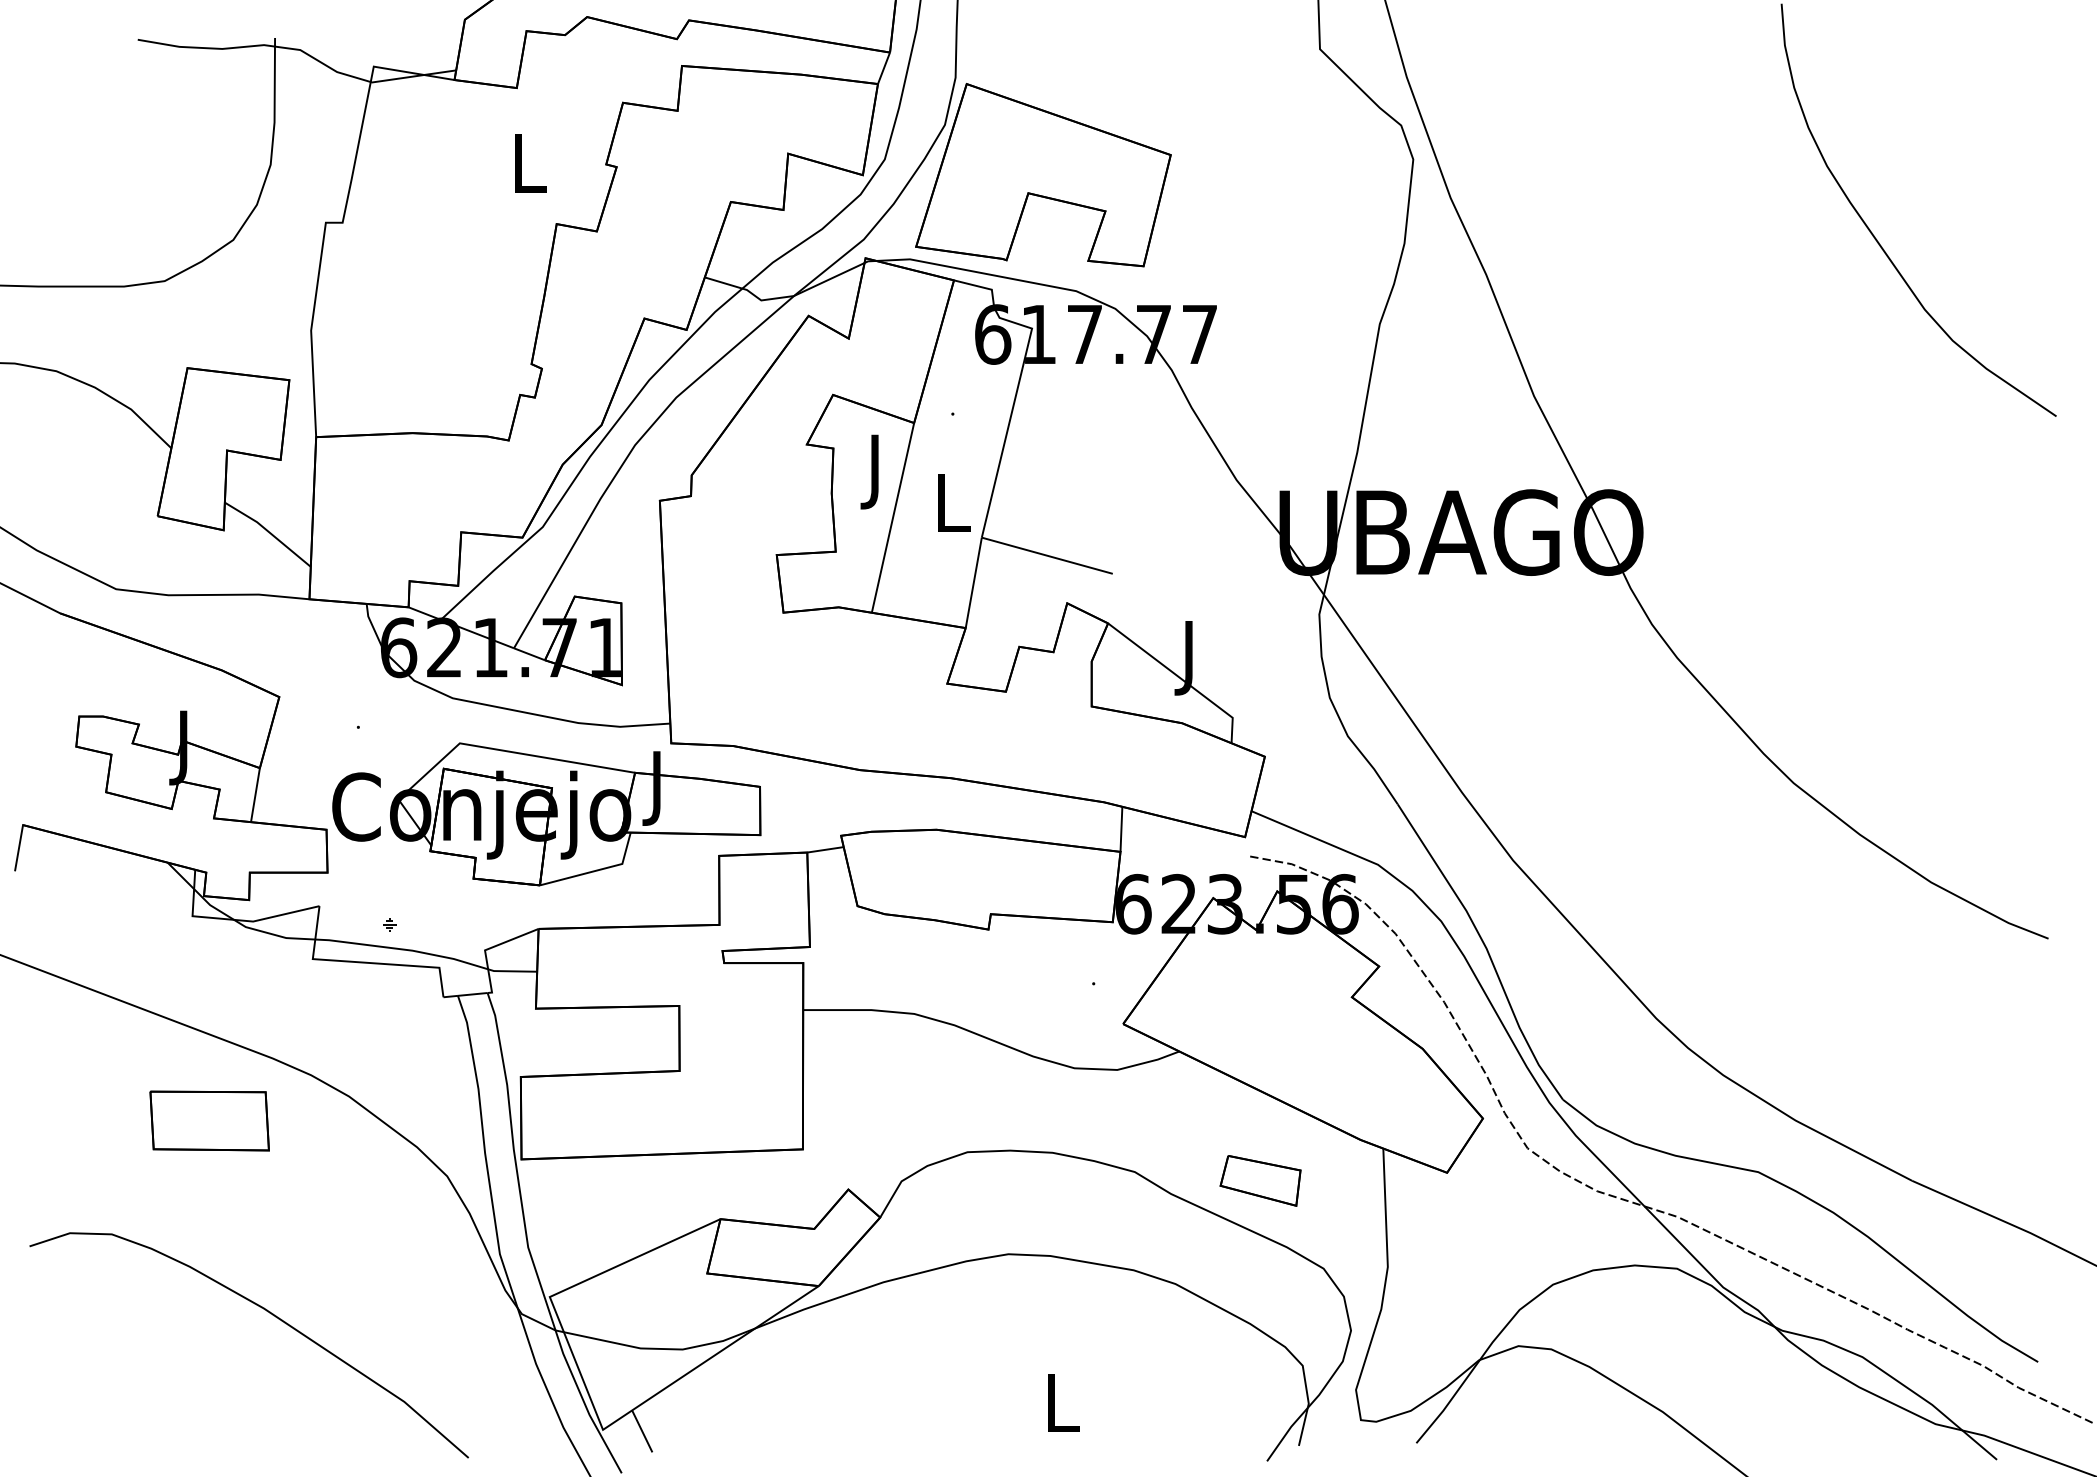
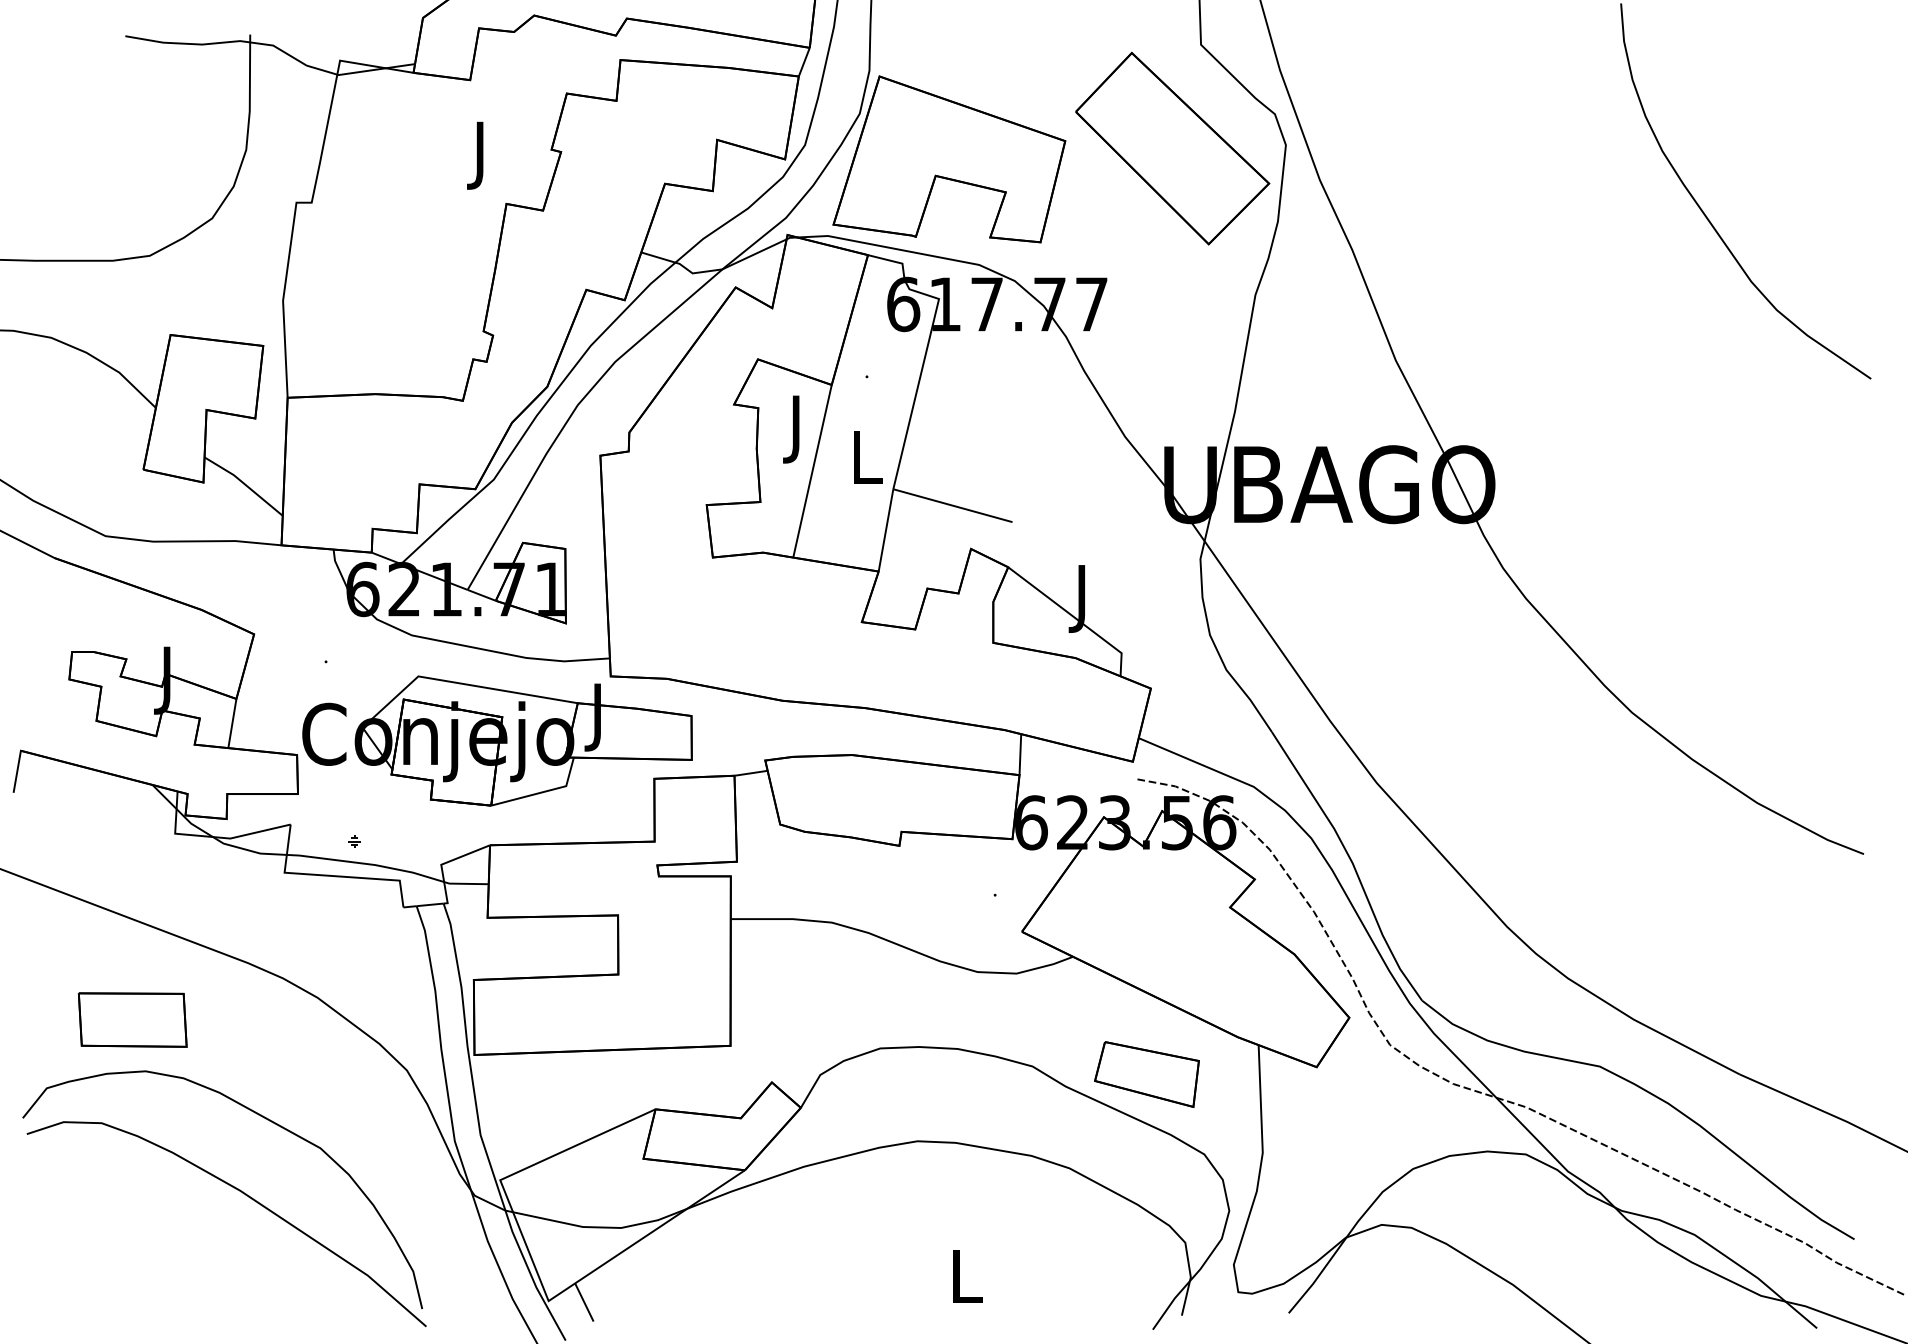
part: (1288, 163) -> (1172, 148), added
text: (530, 170) -> (482, 155), L -> J
part: (209, 1120) -> (132, 1019), moved
part: (1260, 1180) -> (1146, 1074), size x1.43
curve: (291, 1230) -> (265, 1119), added

